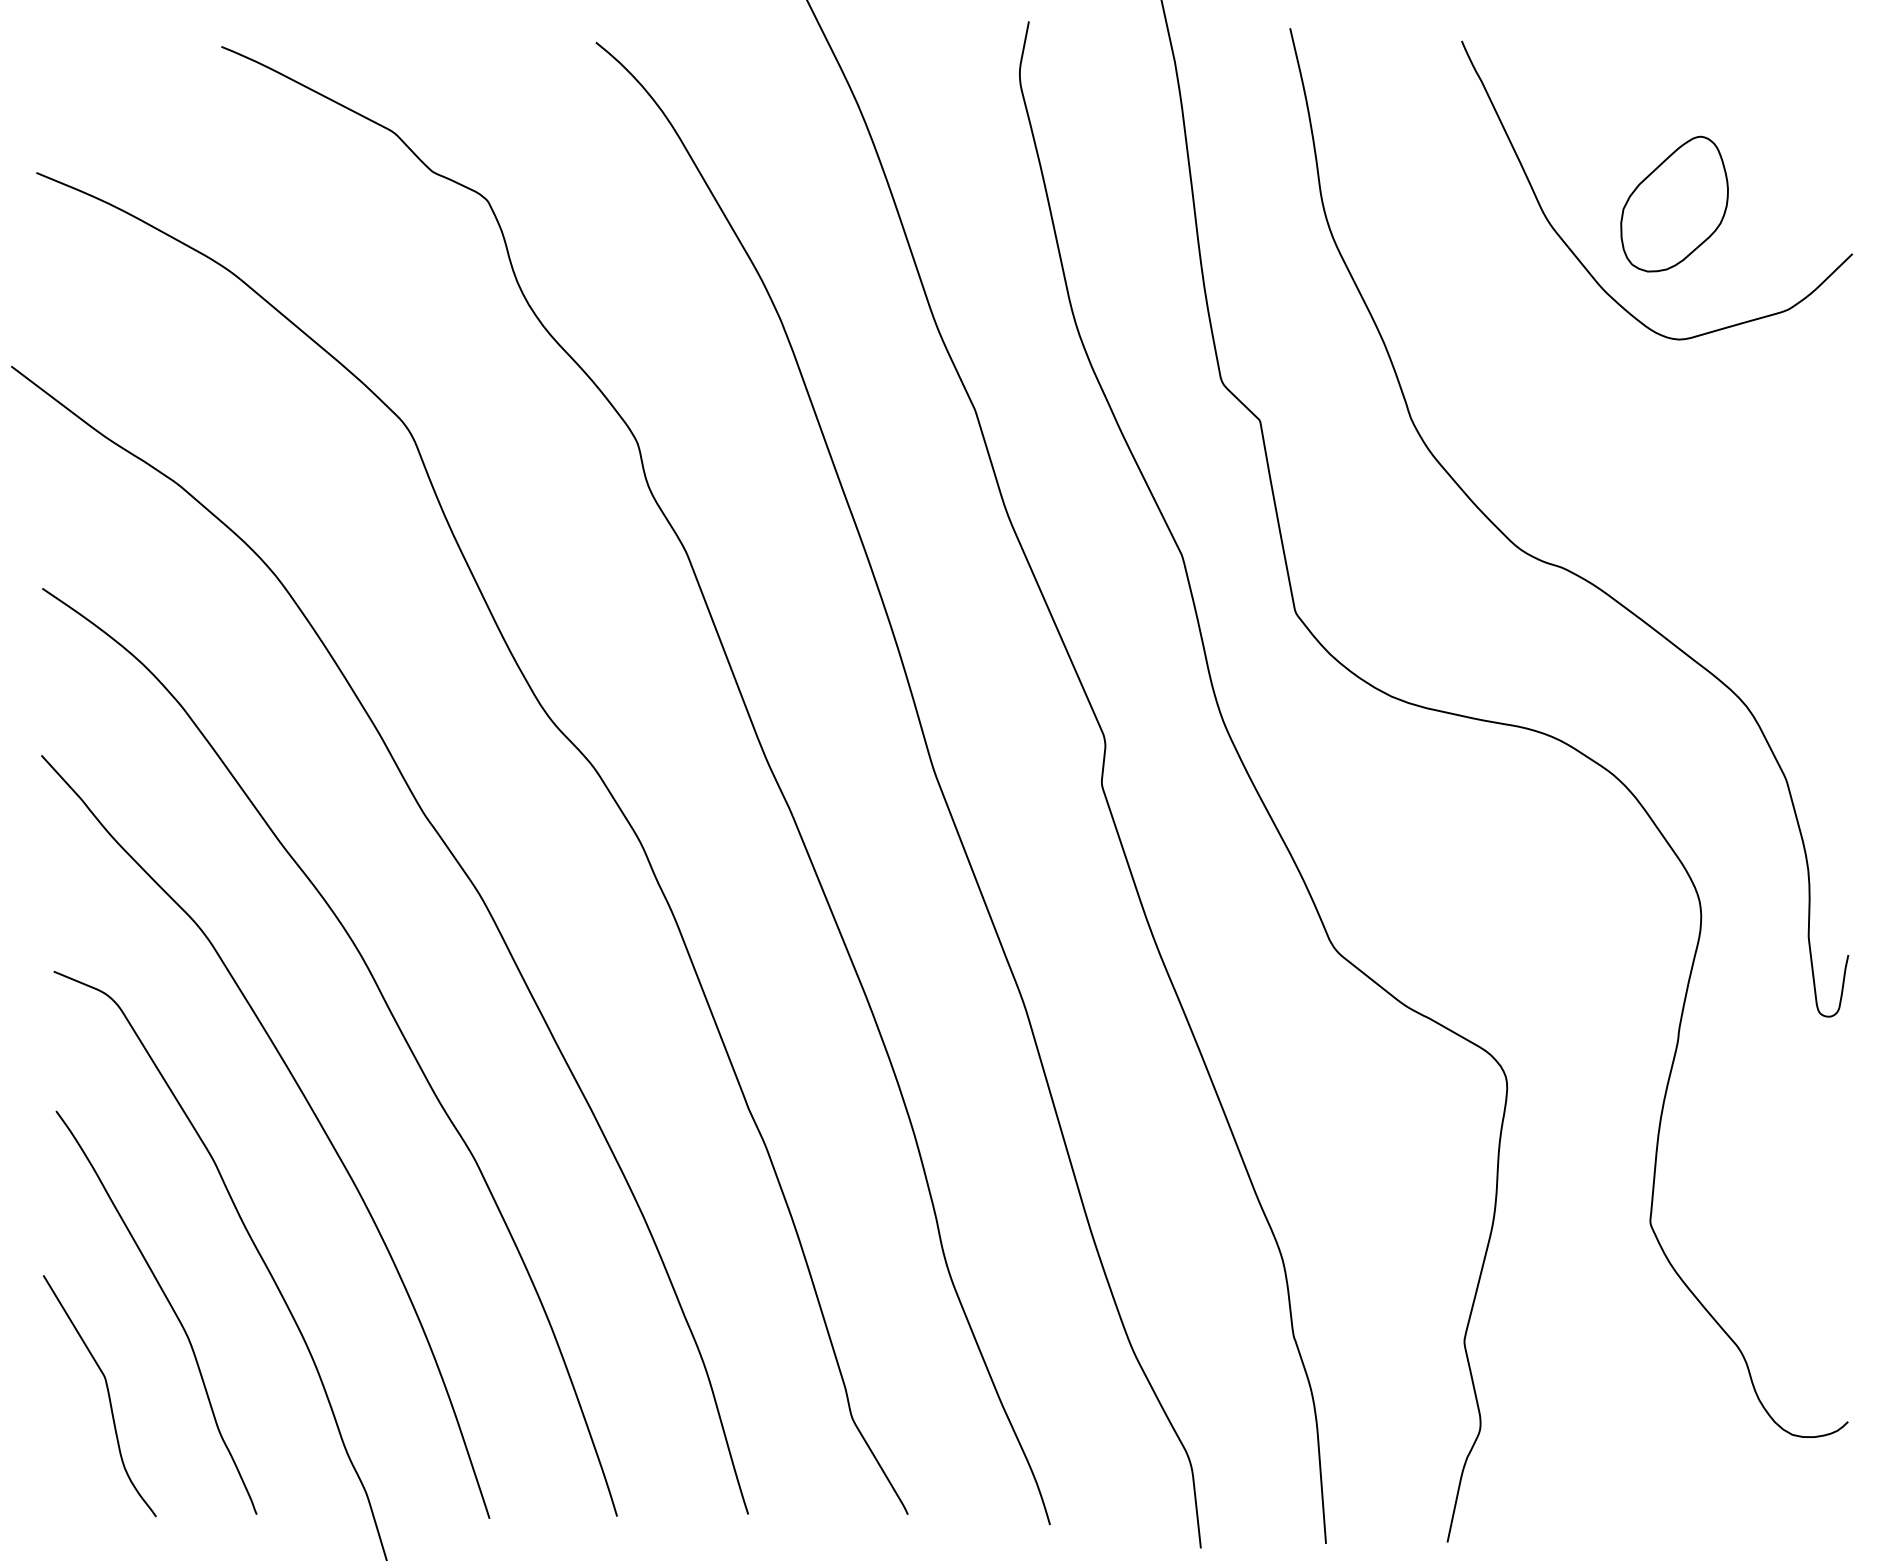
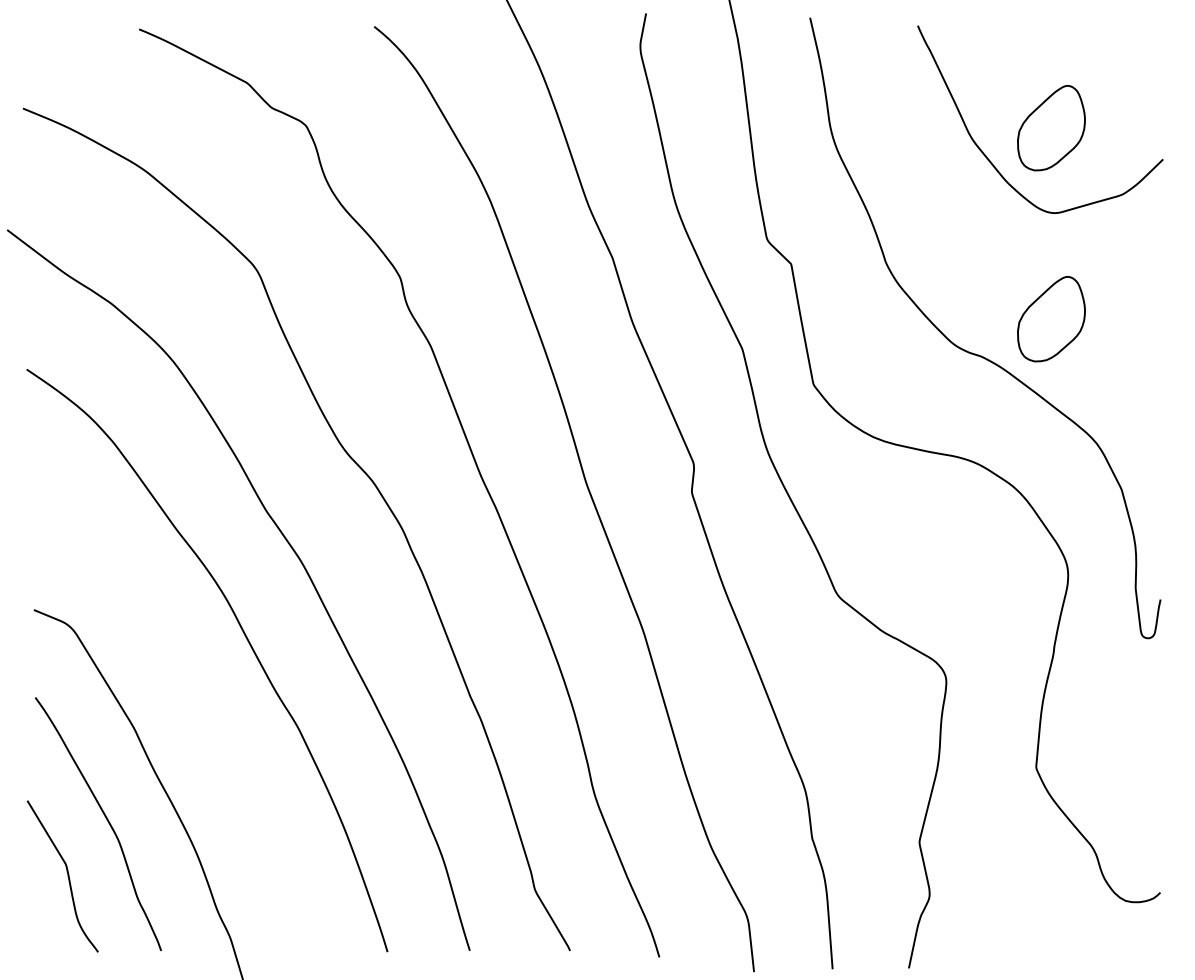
part: (1674, 508) -> (1051, 319), added
curve: (308, 1106) -> (193, 694), removed

